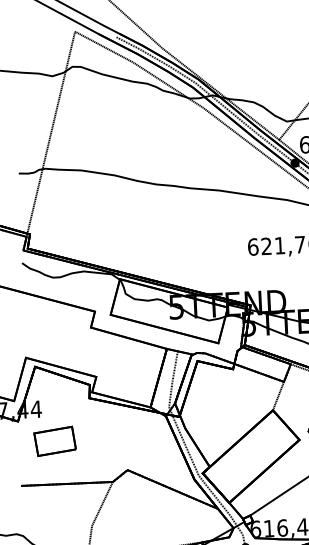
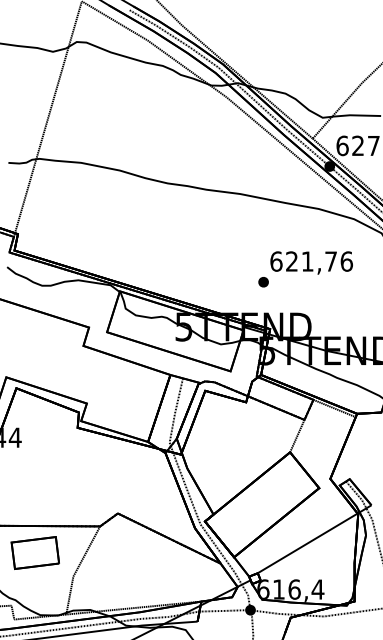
part: (242, 265) -> (263, 282), added
part: (54, 440) -> (34, 552), moved

